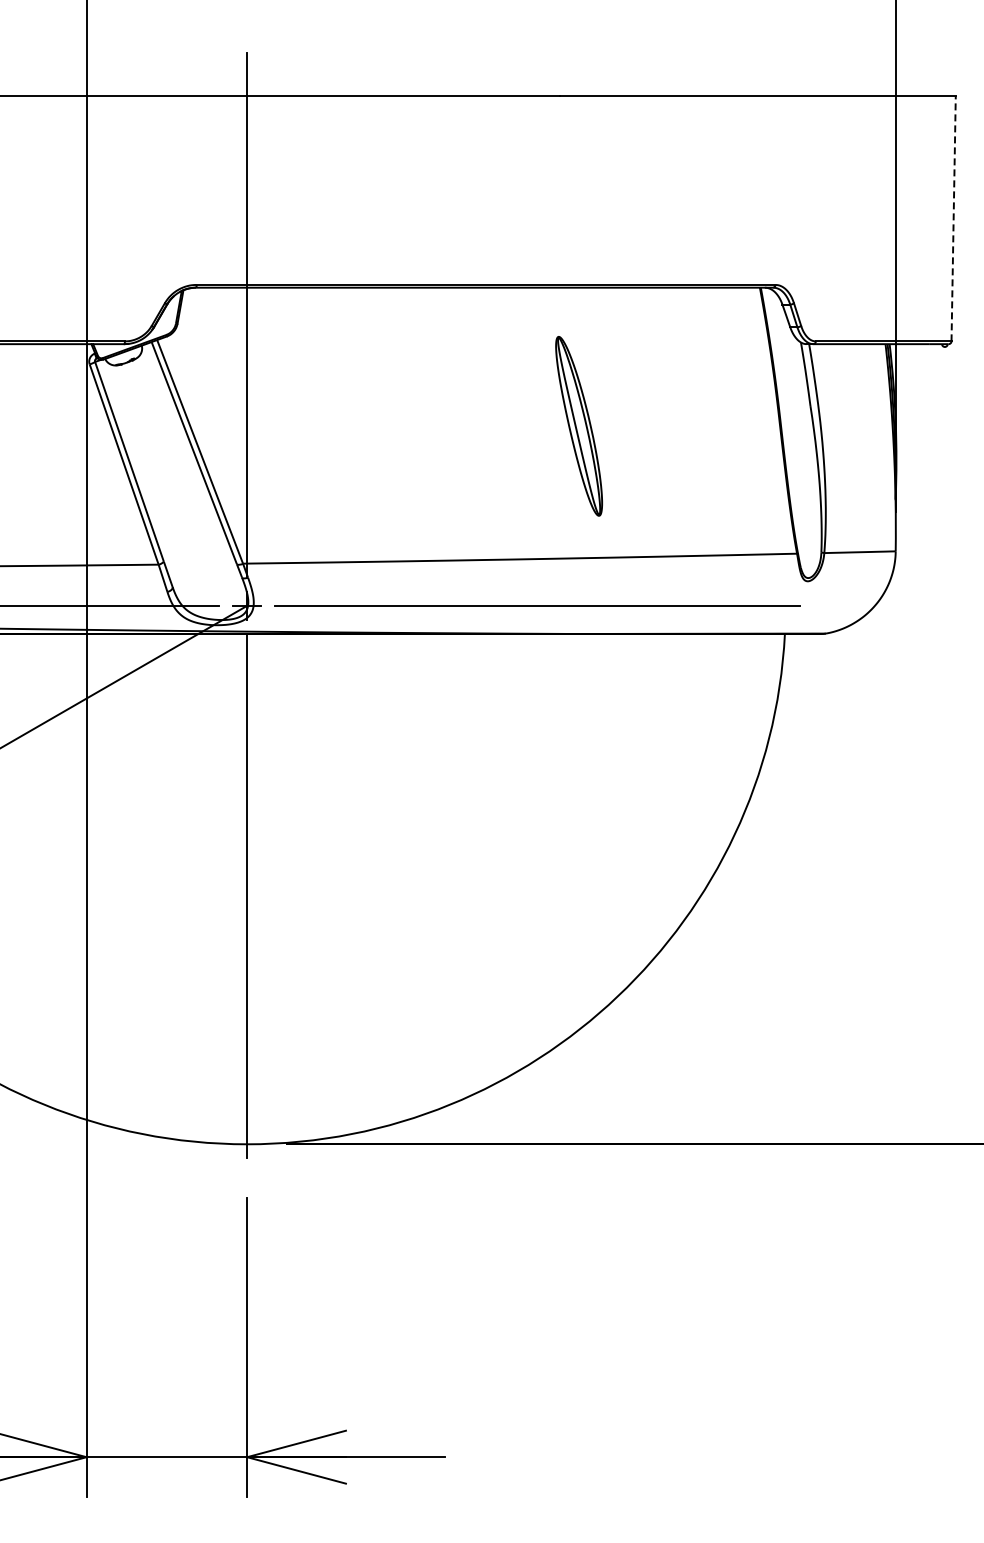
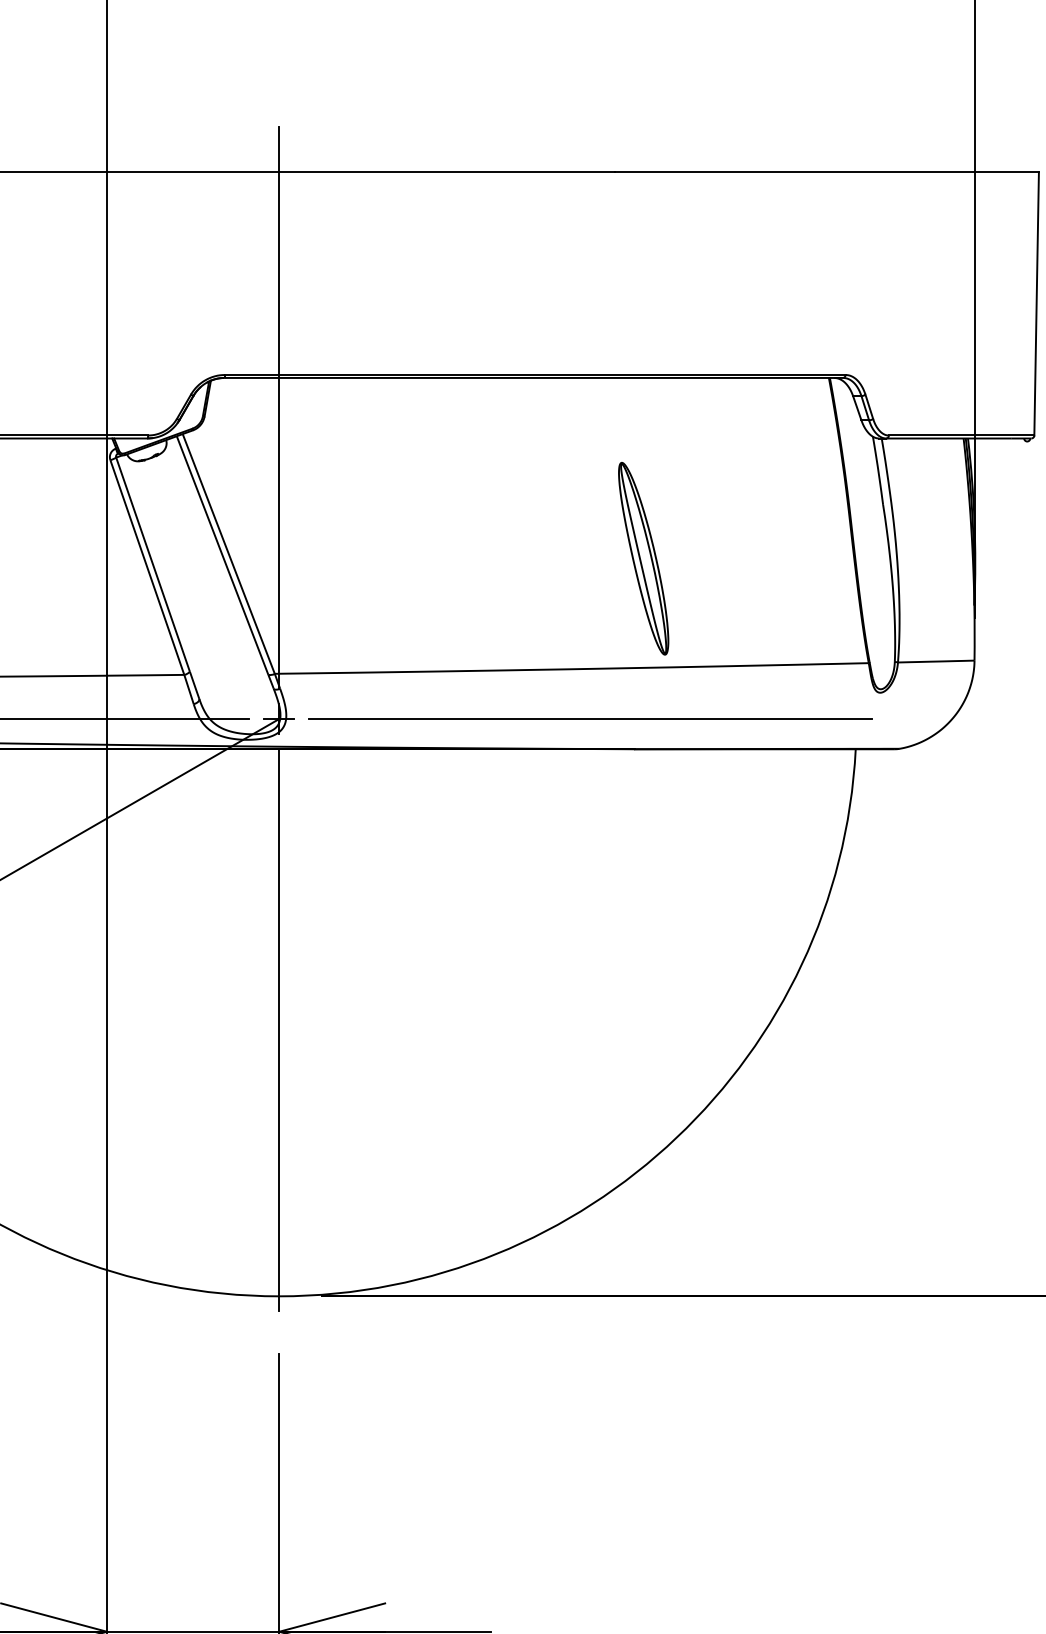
line: (953, 218) -> (1036, 303), dashed -> solid
part: (578, 426) -> (643, 558), moved

